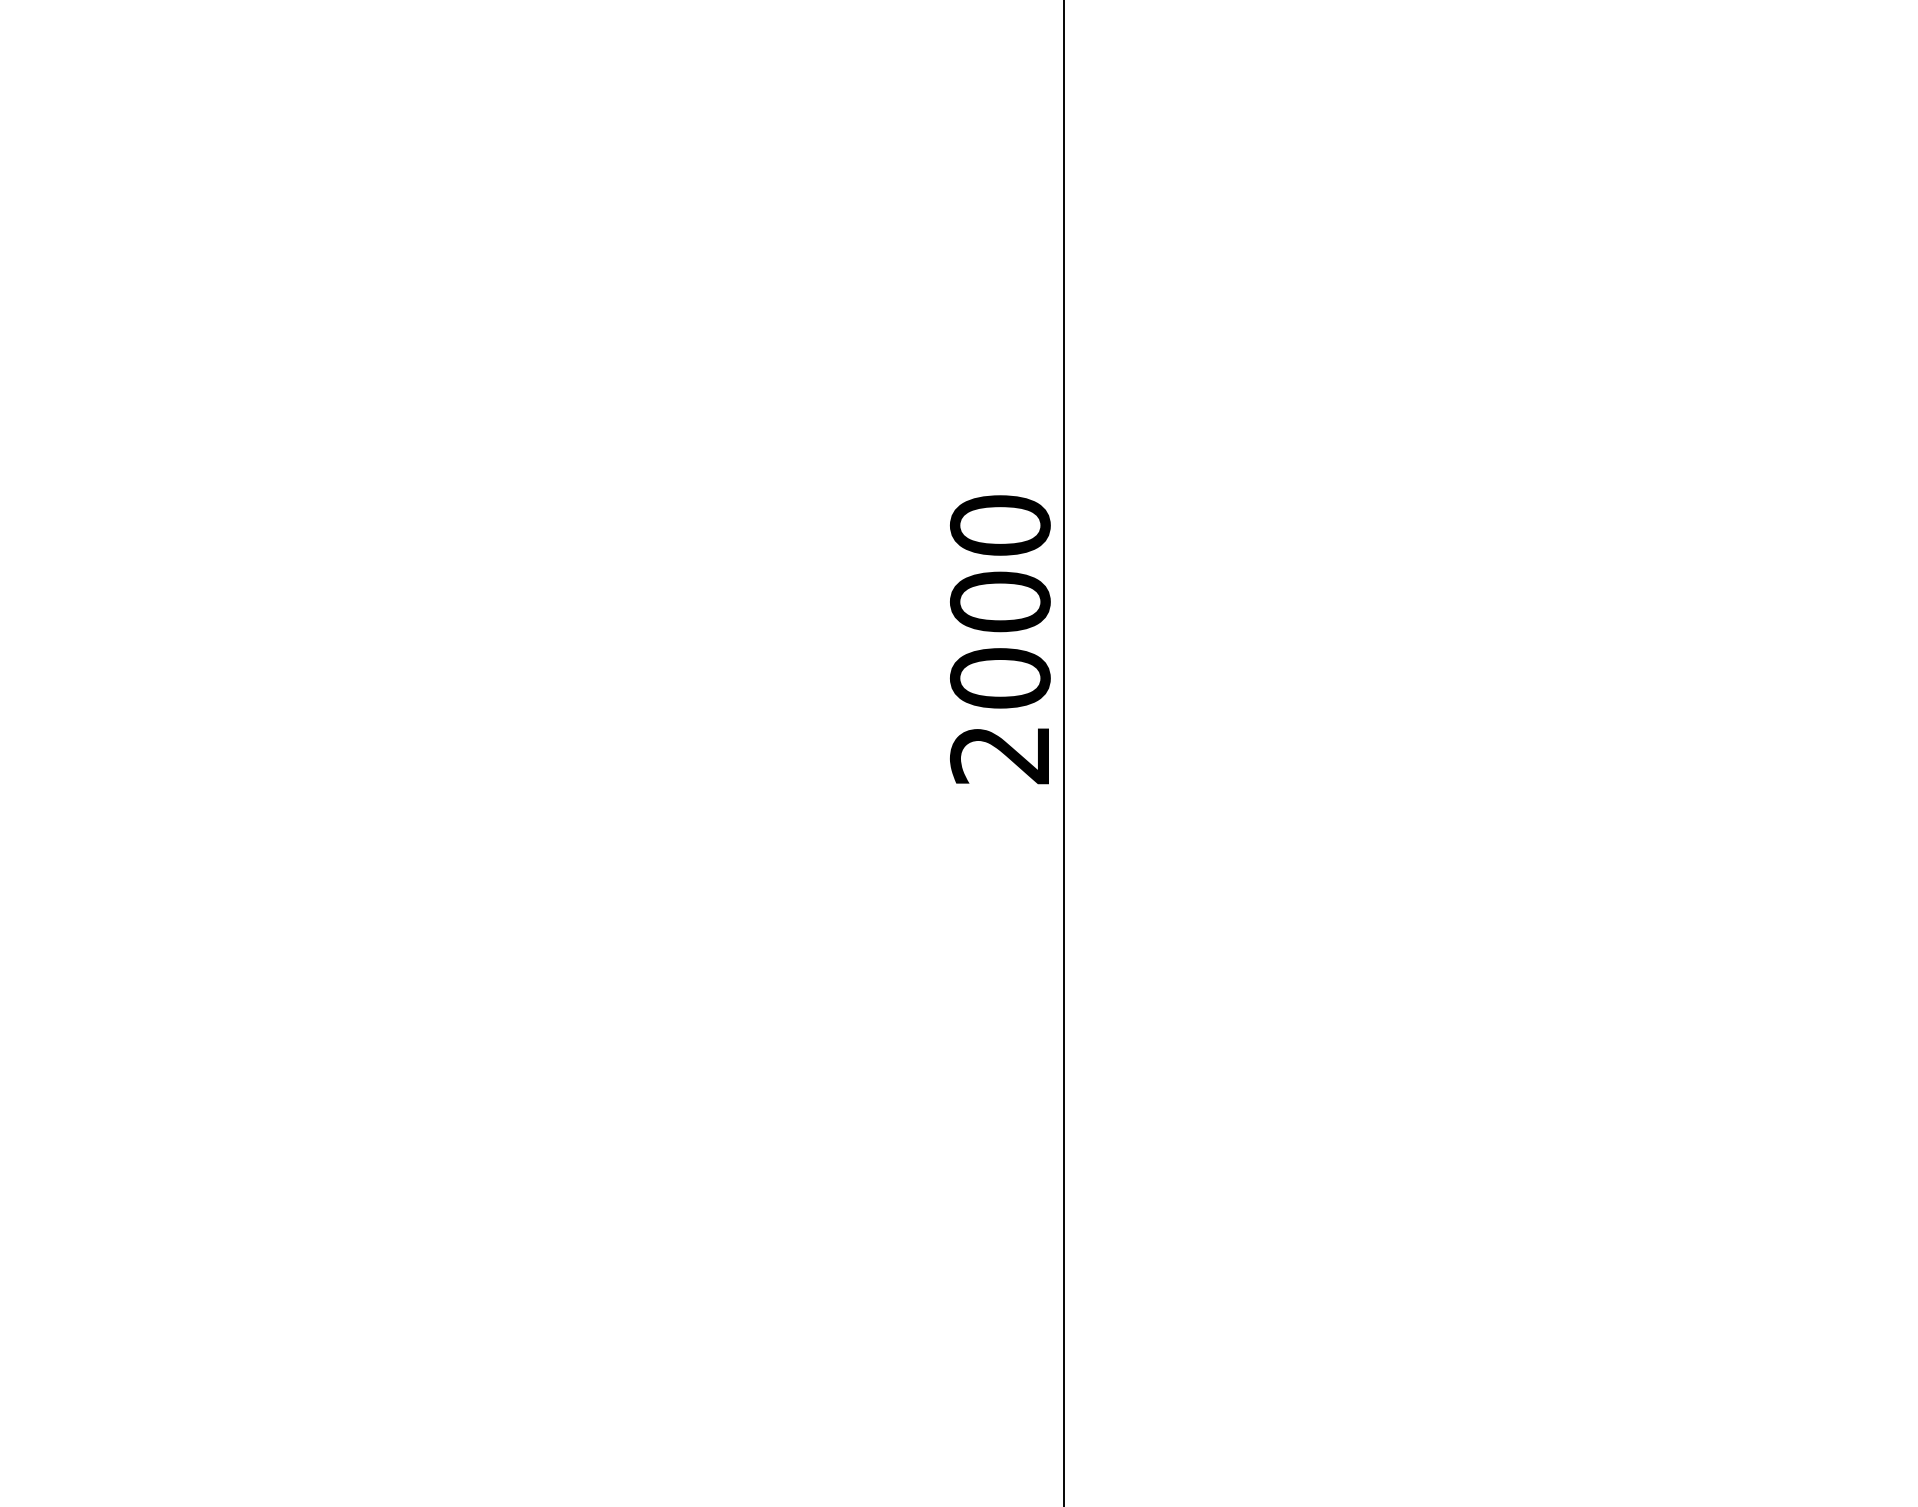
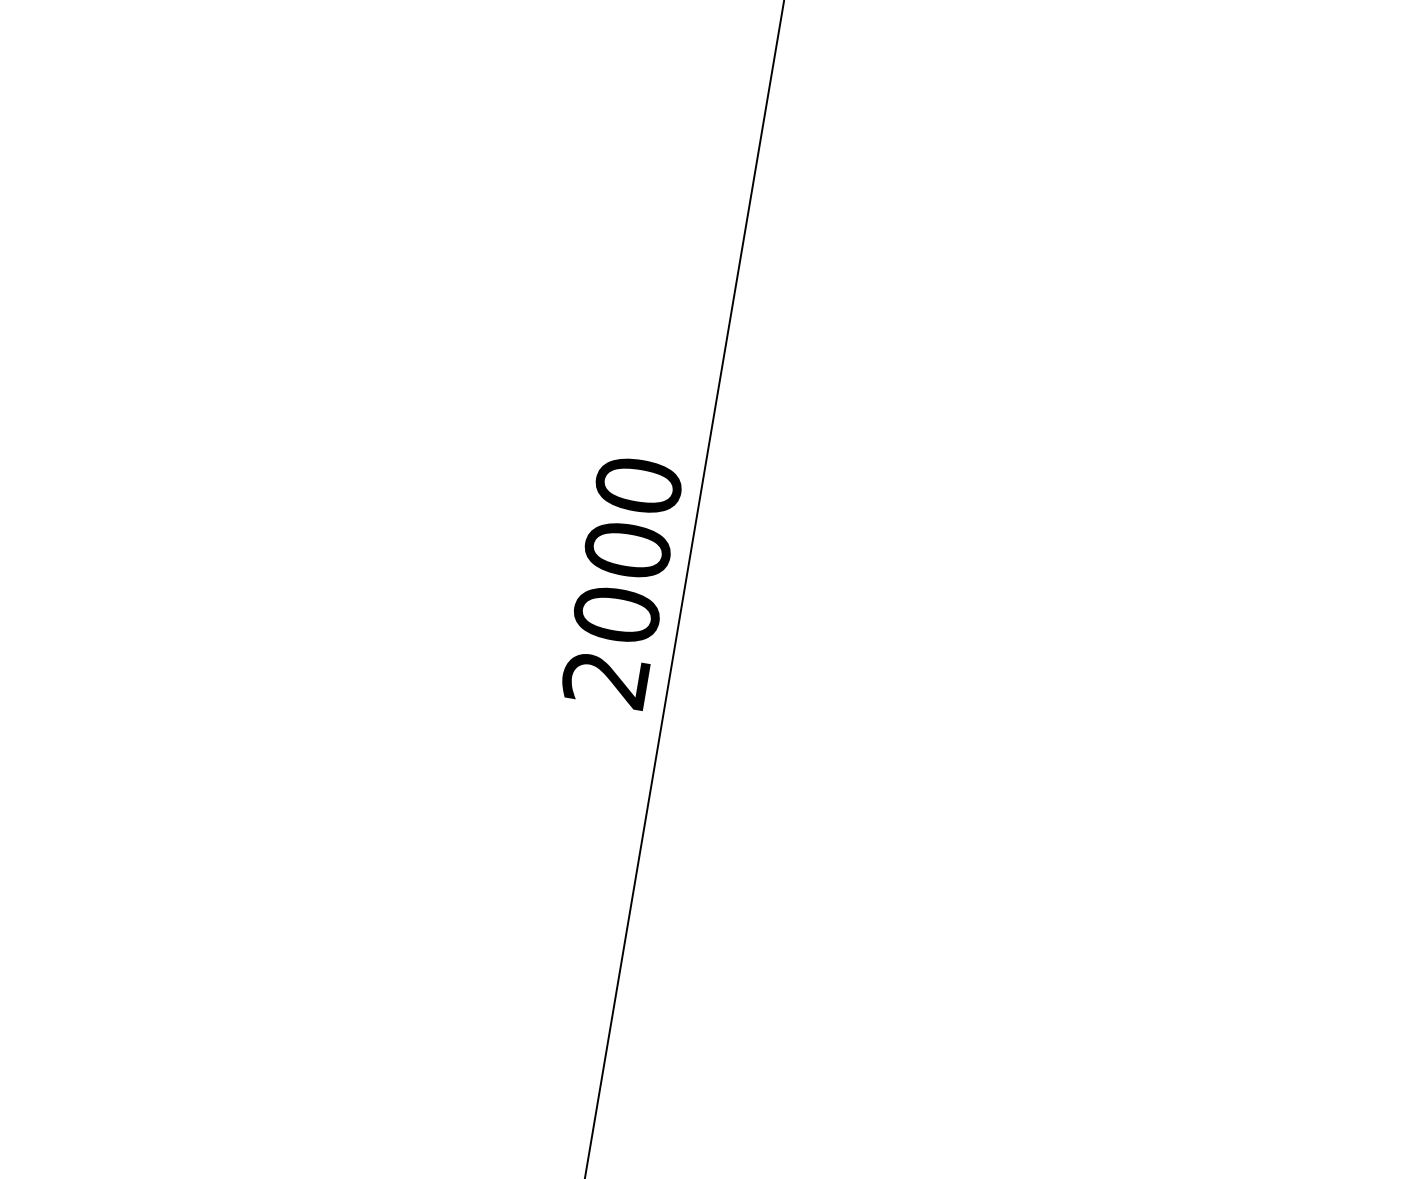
text: (1000, 639) -> (622, 582), moved

